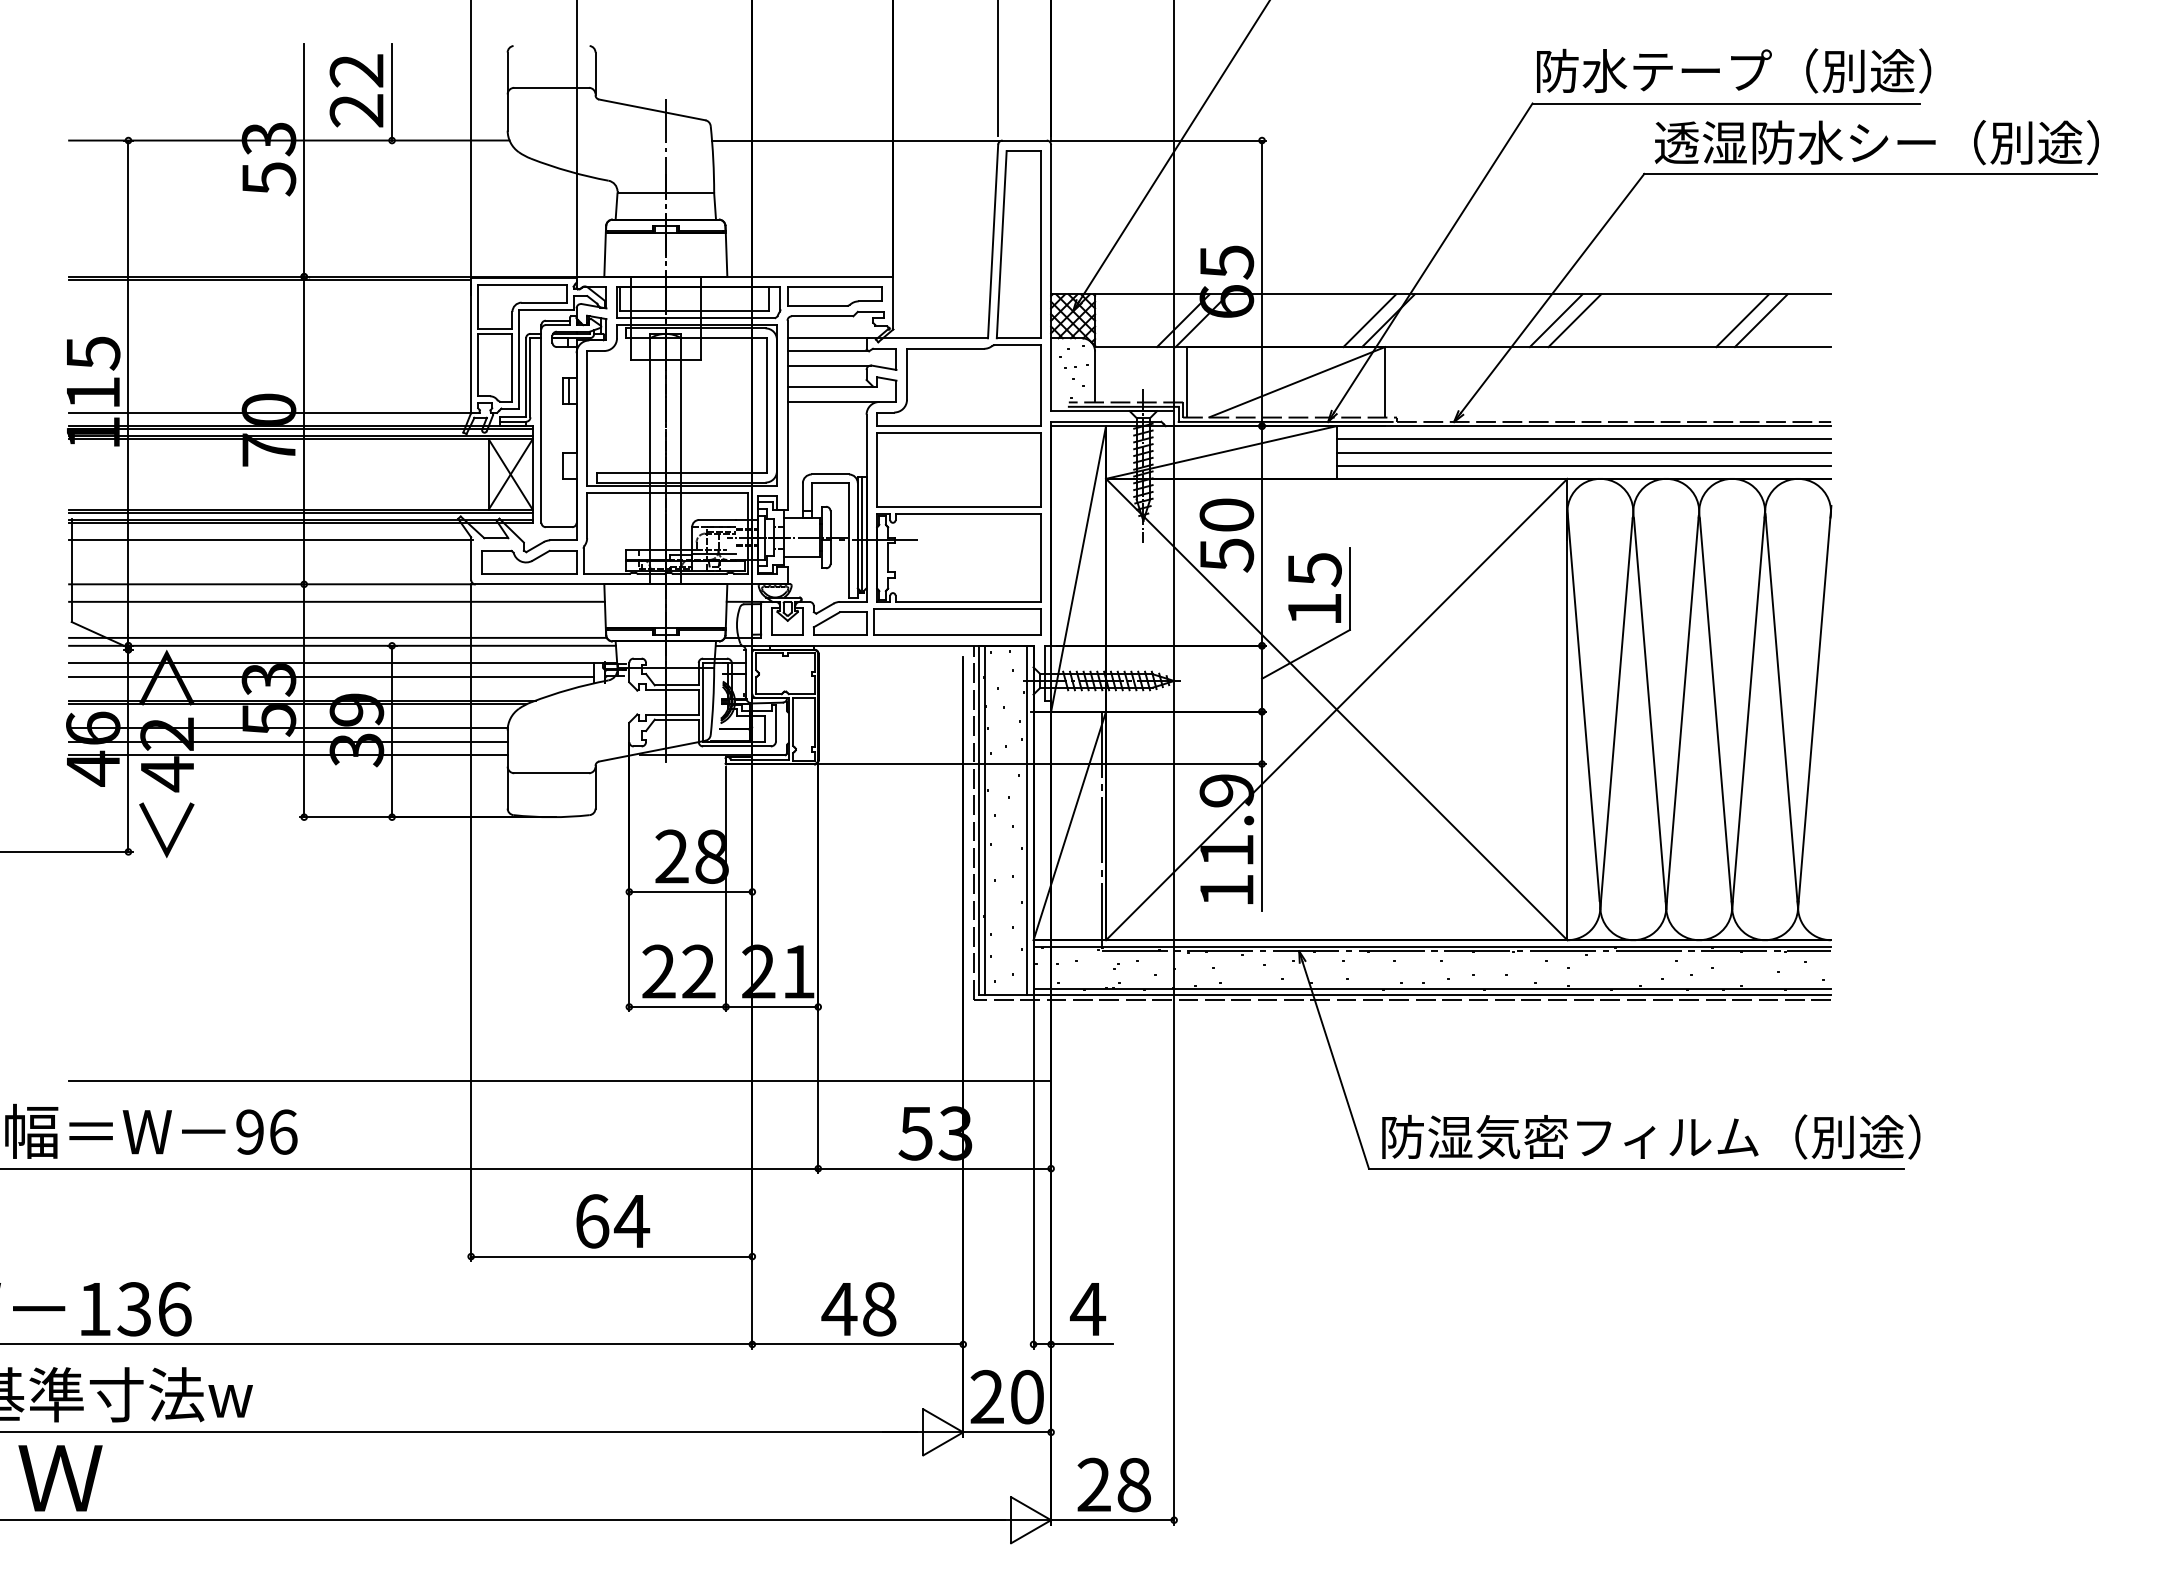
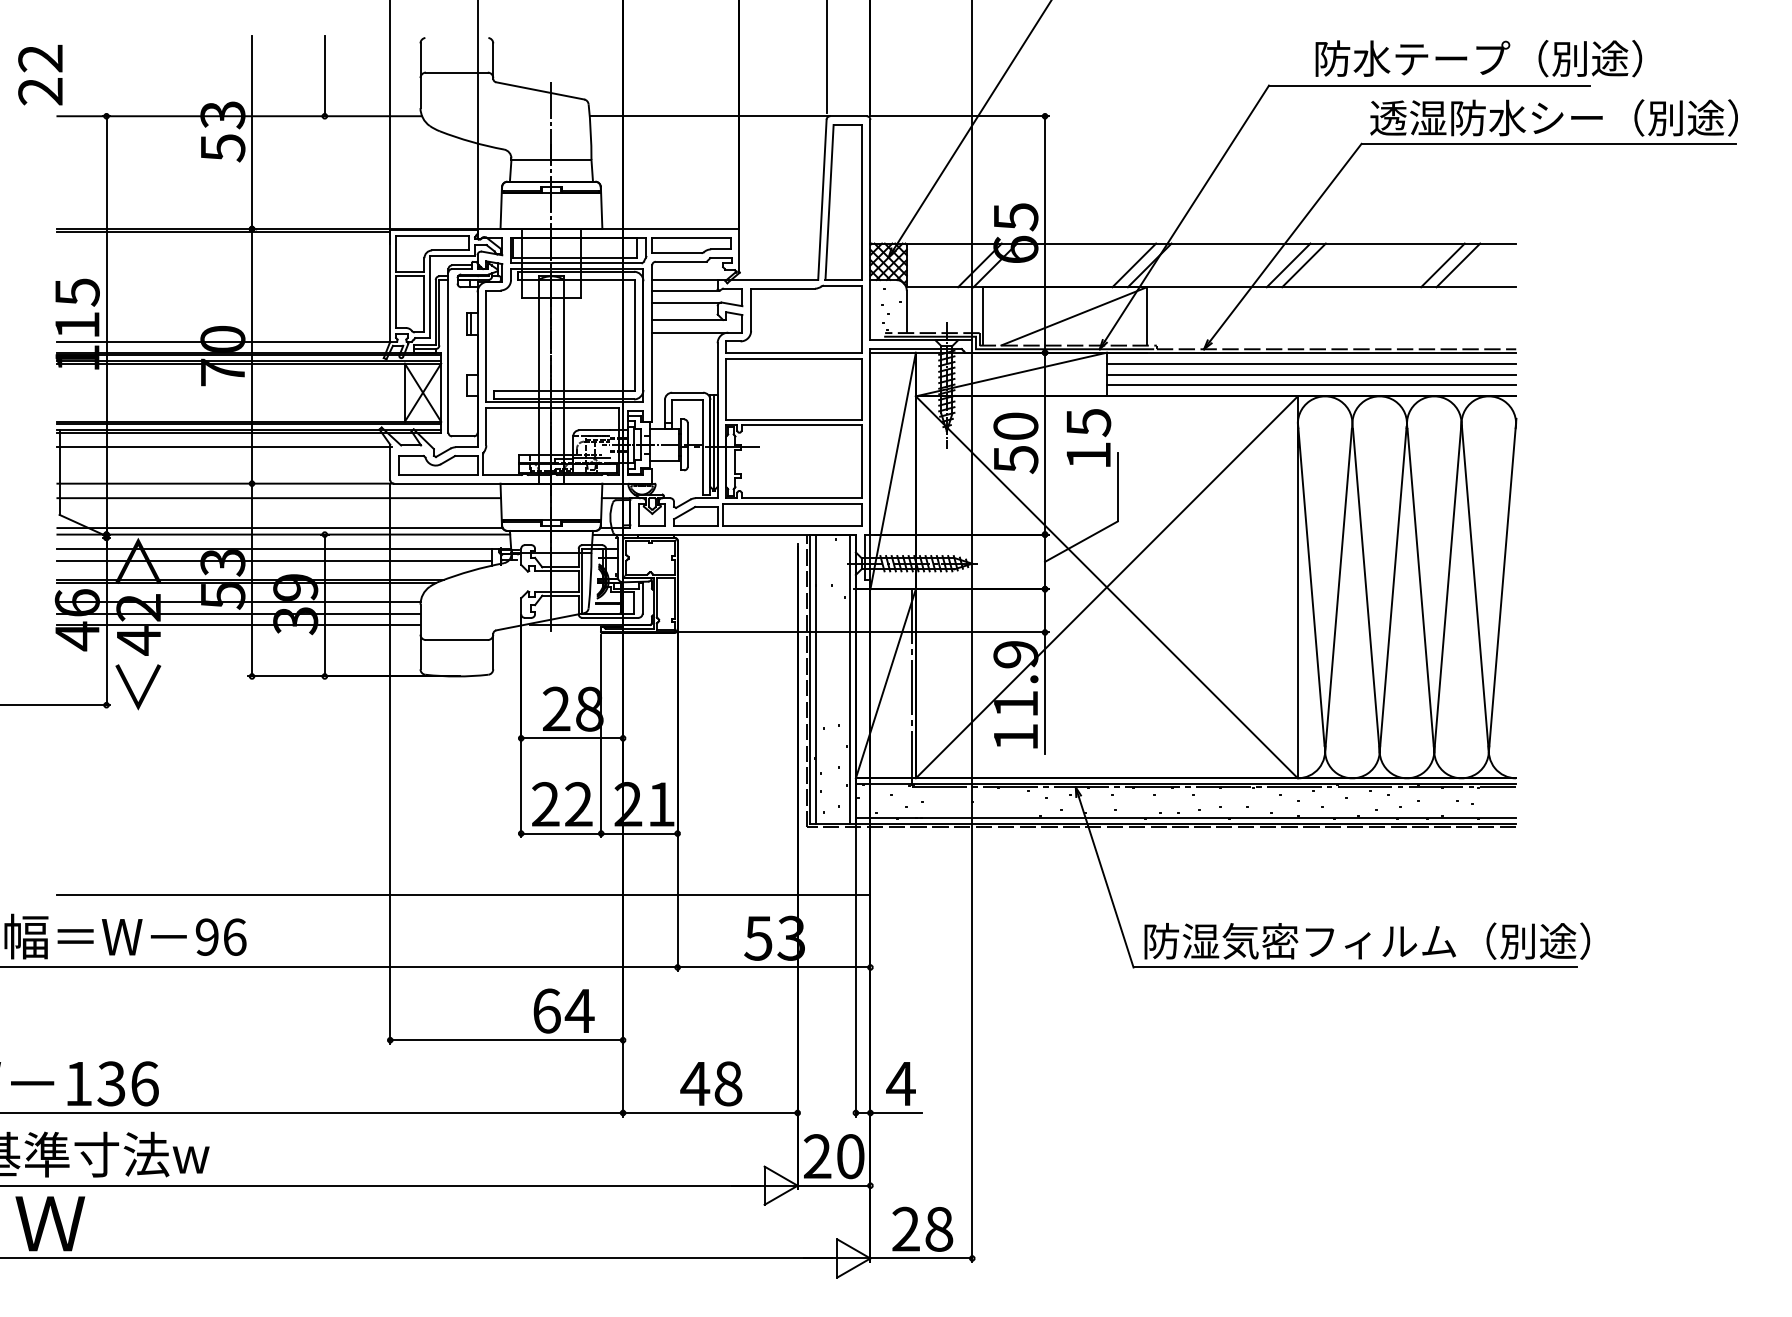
text: (1734, 70) -> (1479, 58), moved
text: (356, 90) -> (40, 74), moved
text: (1314, 587) -> (1088, 437), moved
text: (613, 1221) -> (564, 1011), moved

